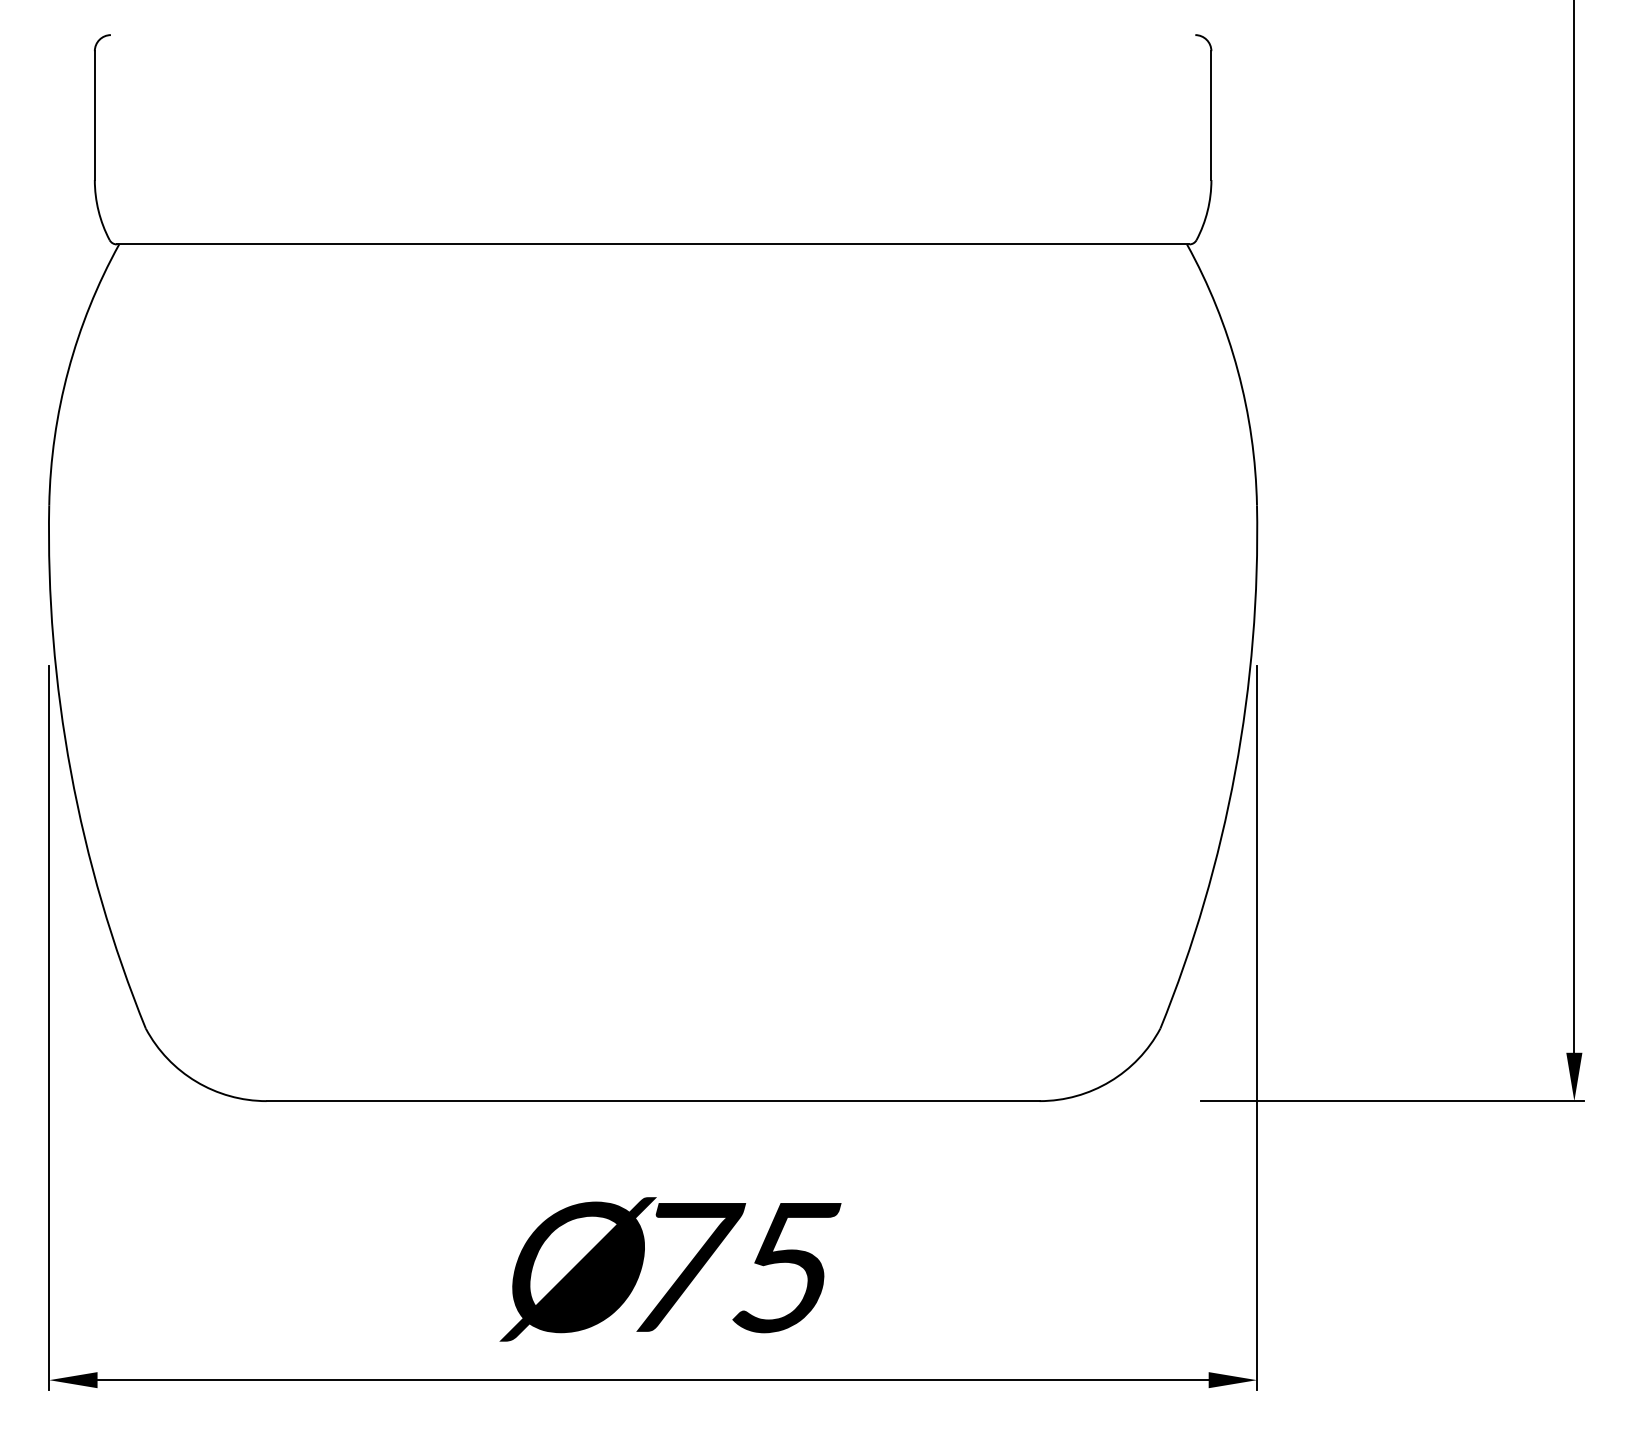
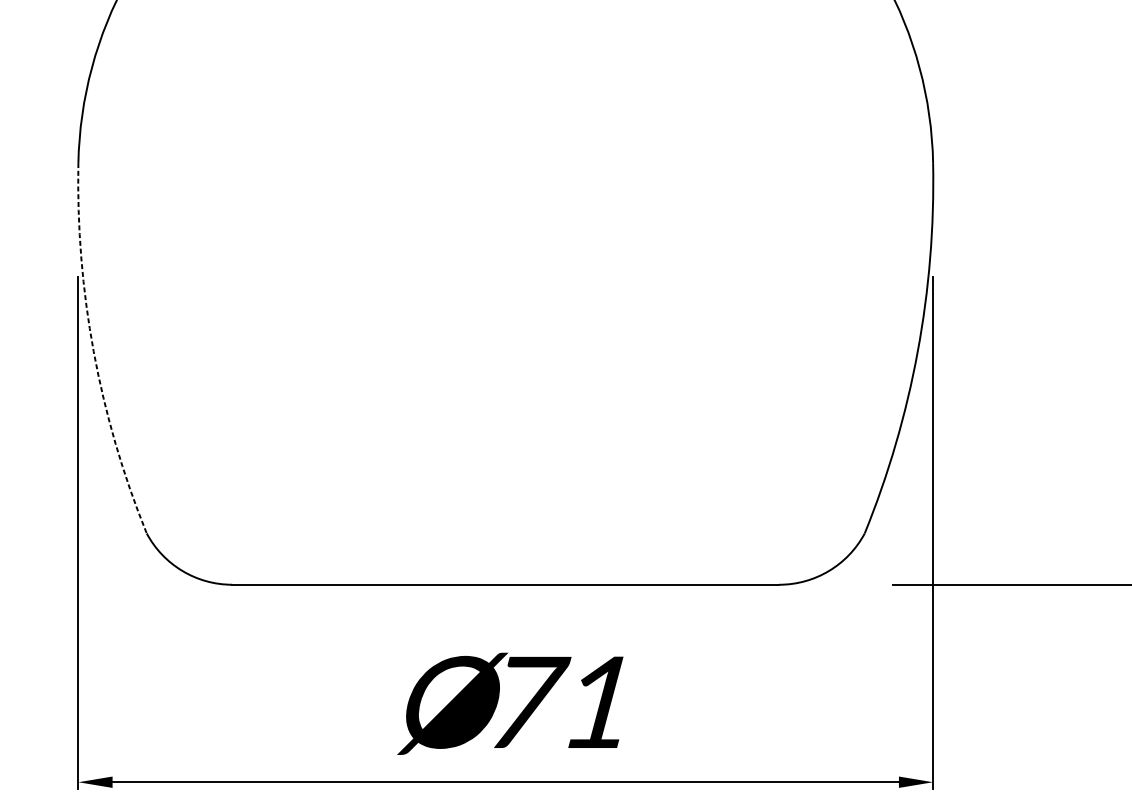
arc: (70, 771) -> (93, 351), solid -> dashed
text: (786, 1267) -> (600, 702), 75 -> 71

